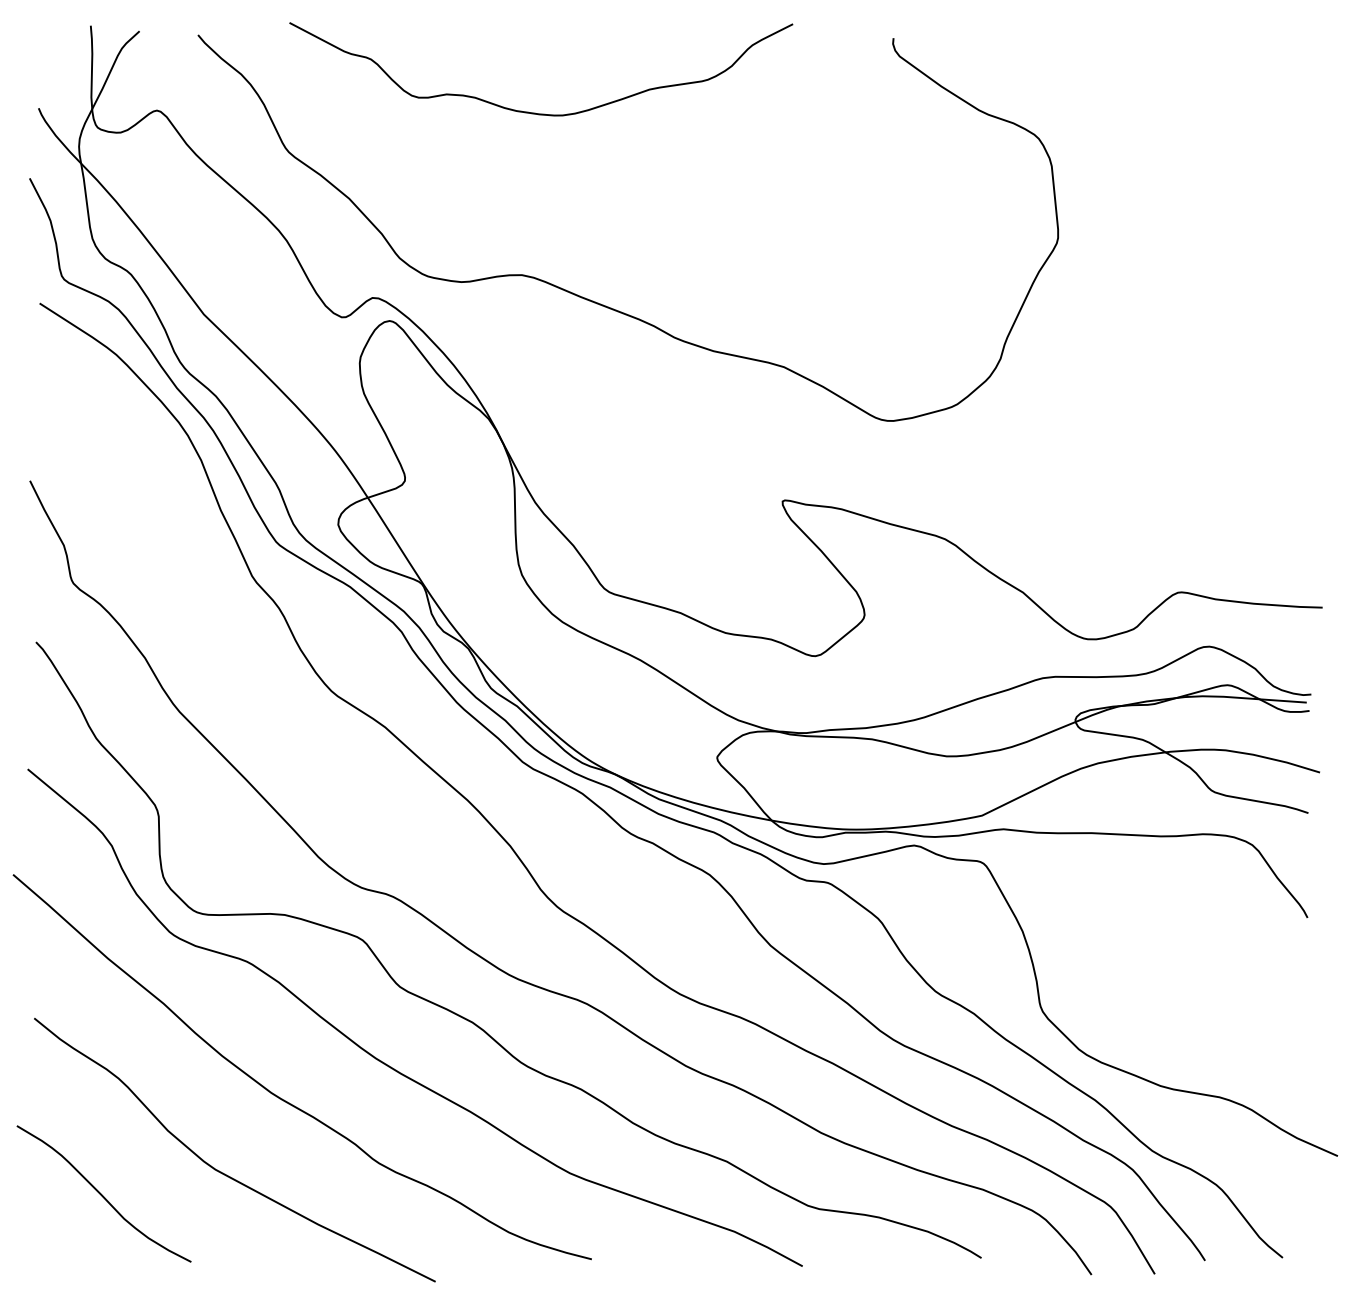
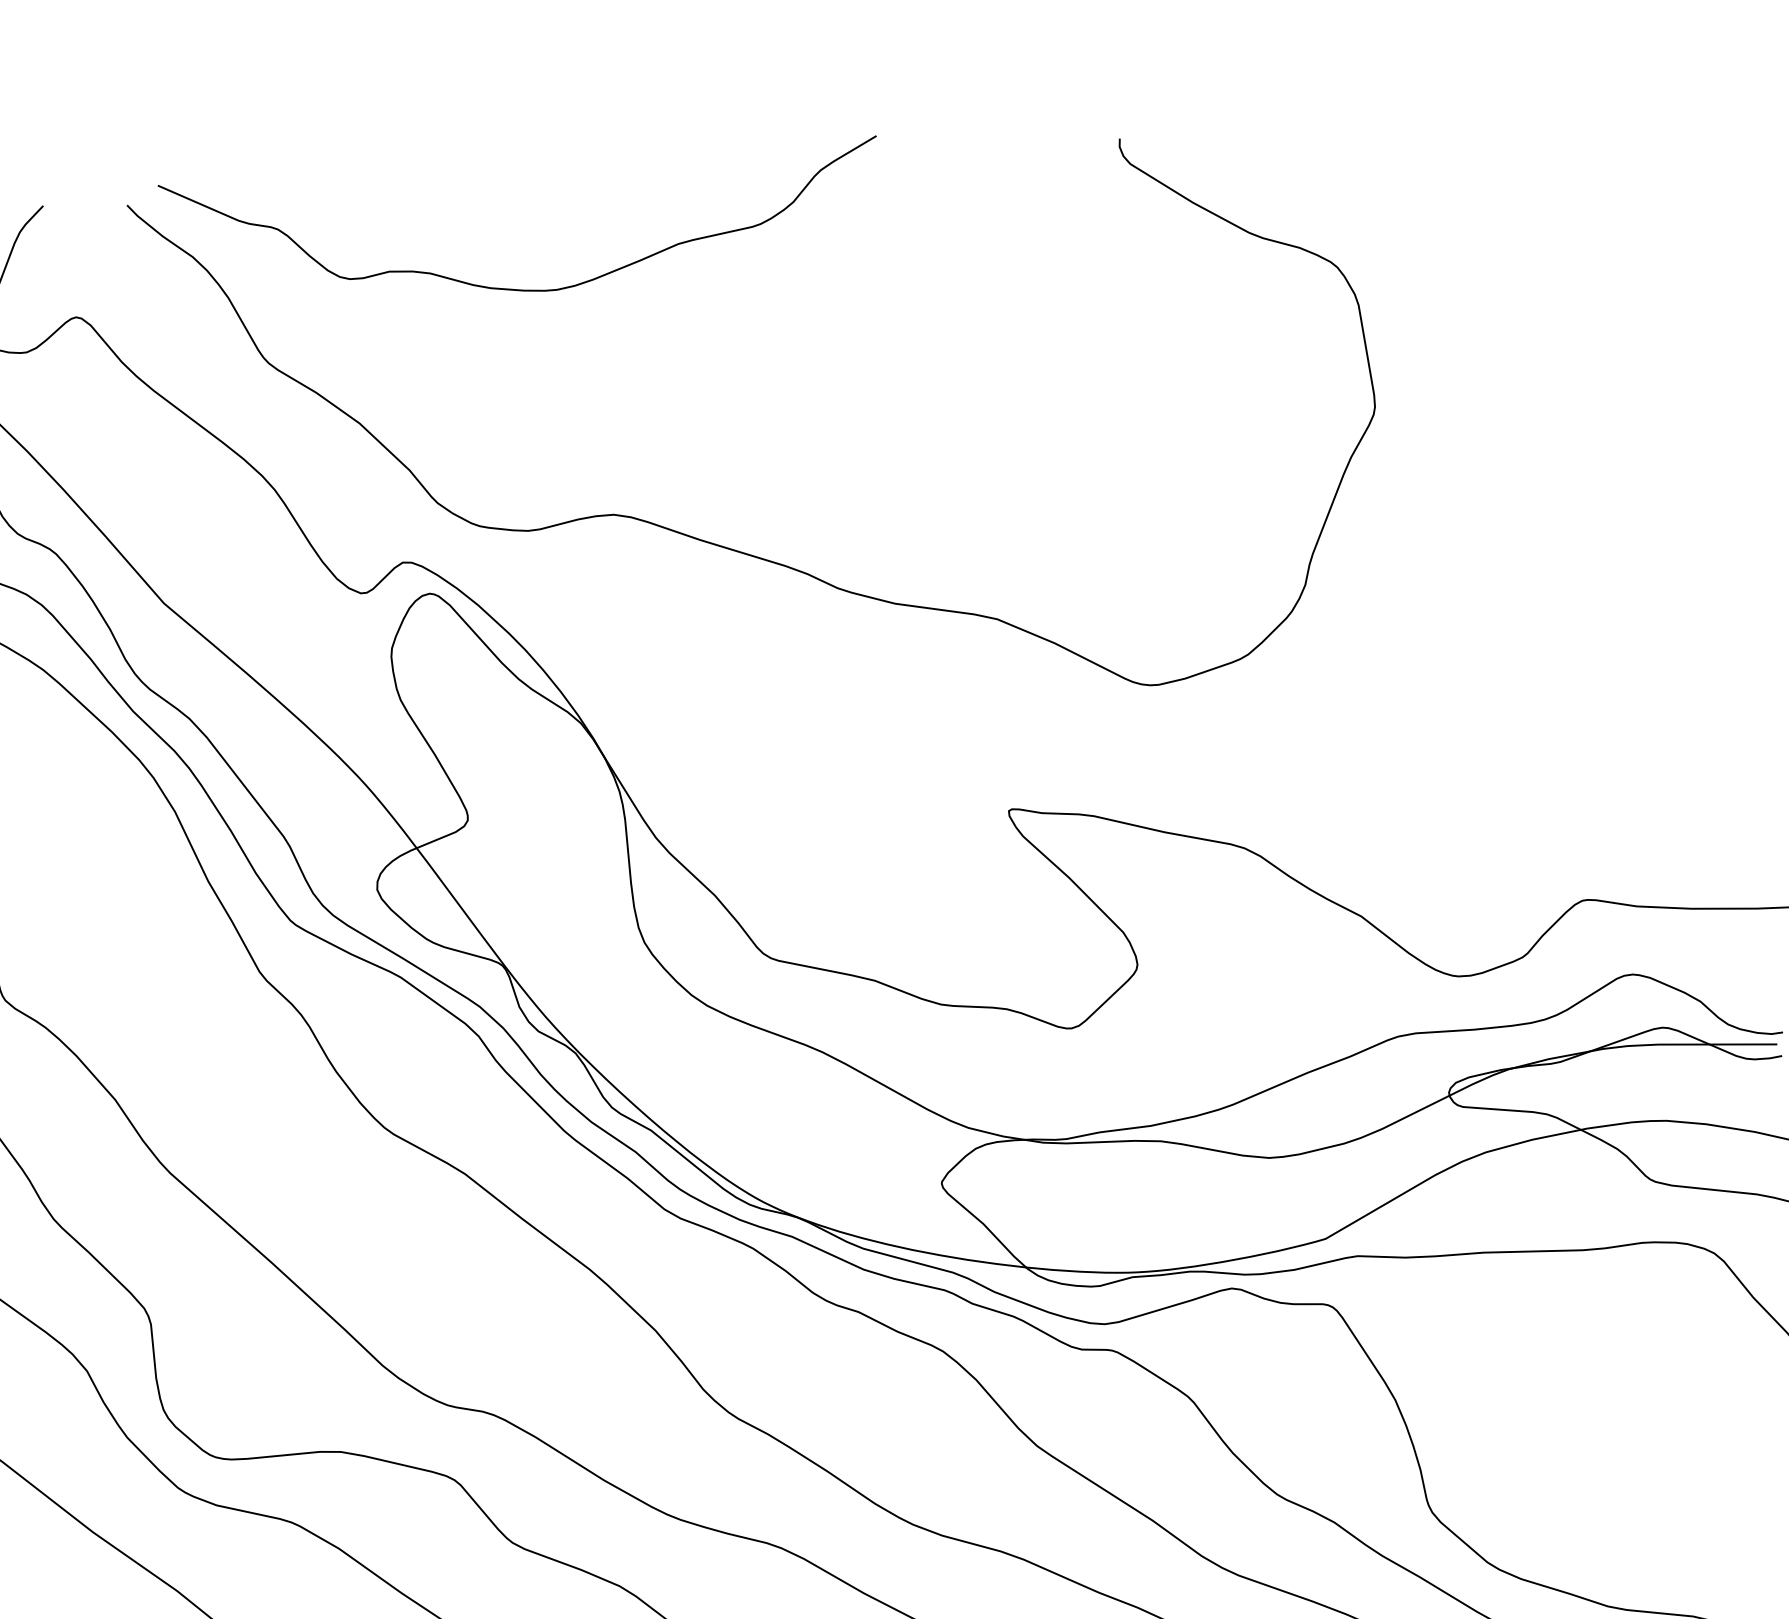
curve: (535, 112) -> (518, 288), moved

